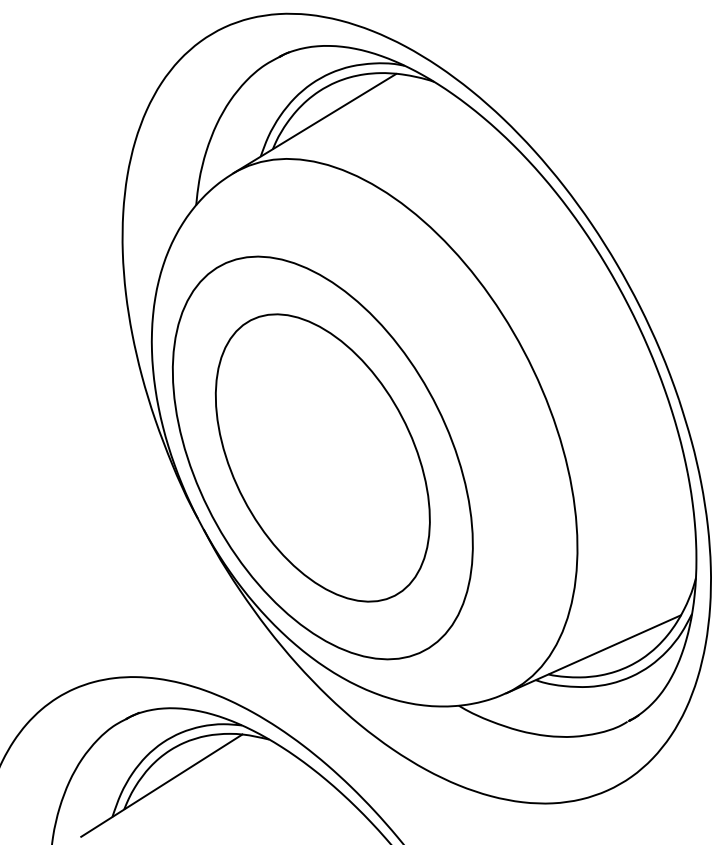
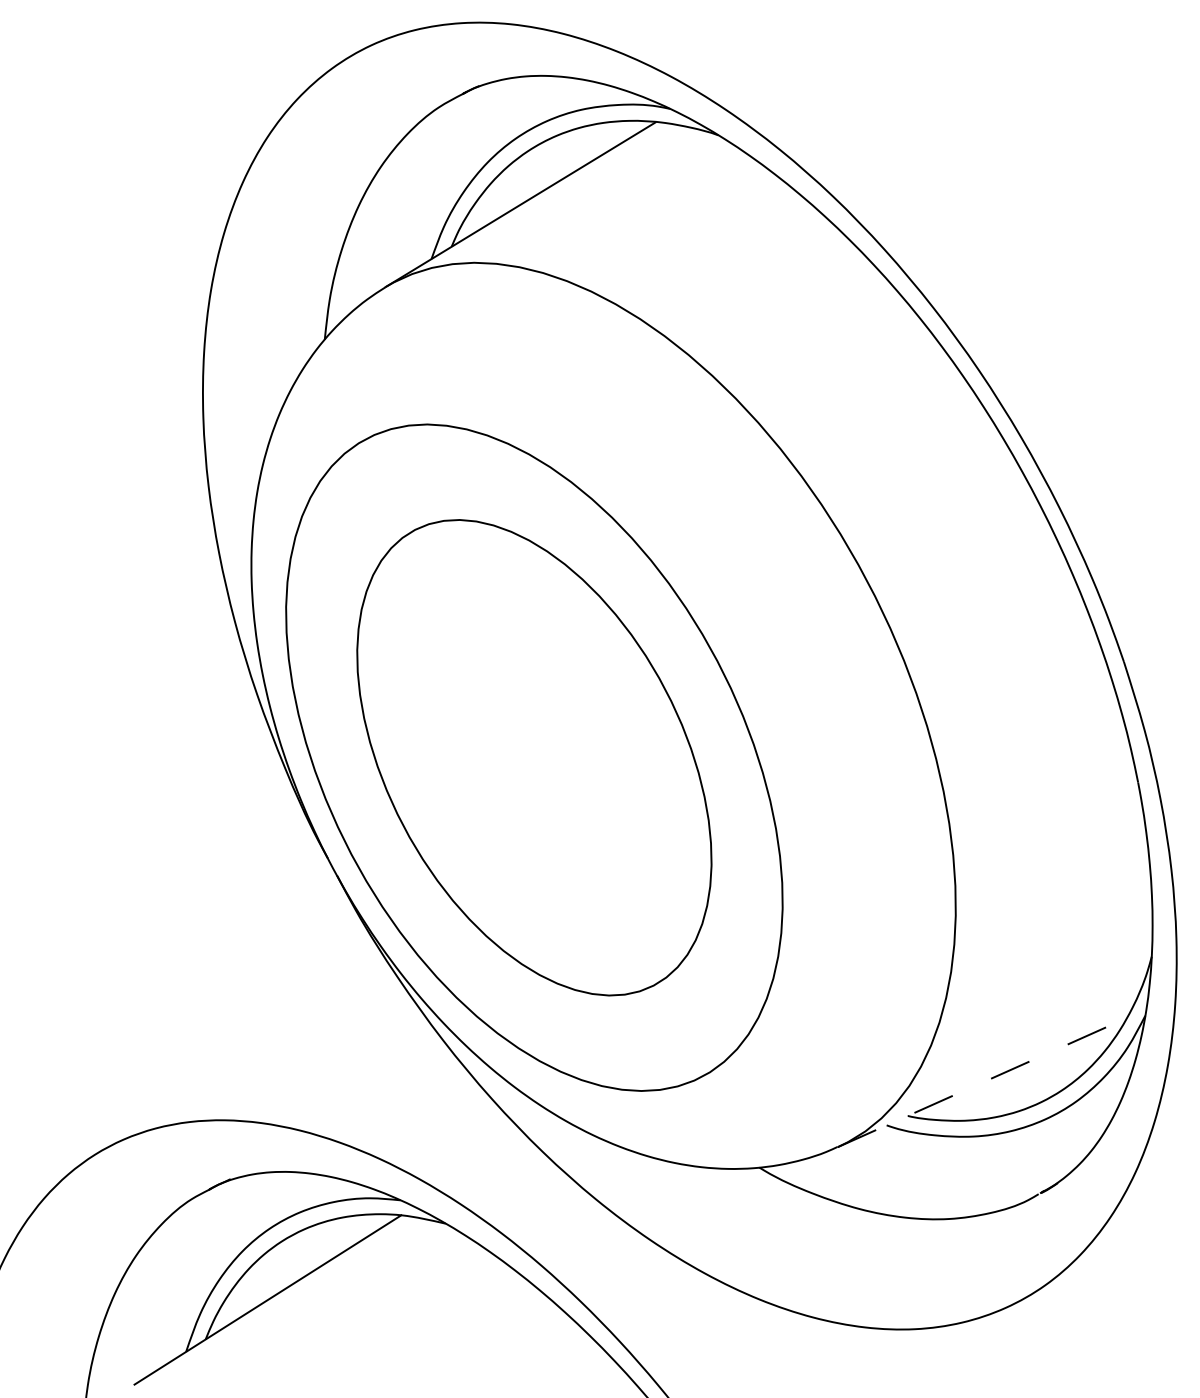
line: (593, 654) -> (982, 1082), solid -> dashed

